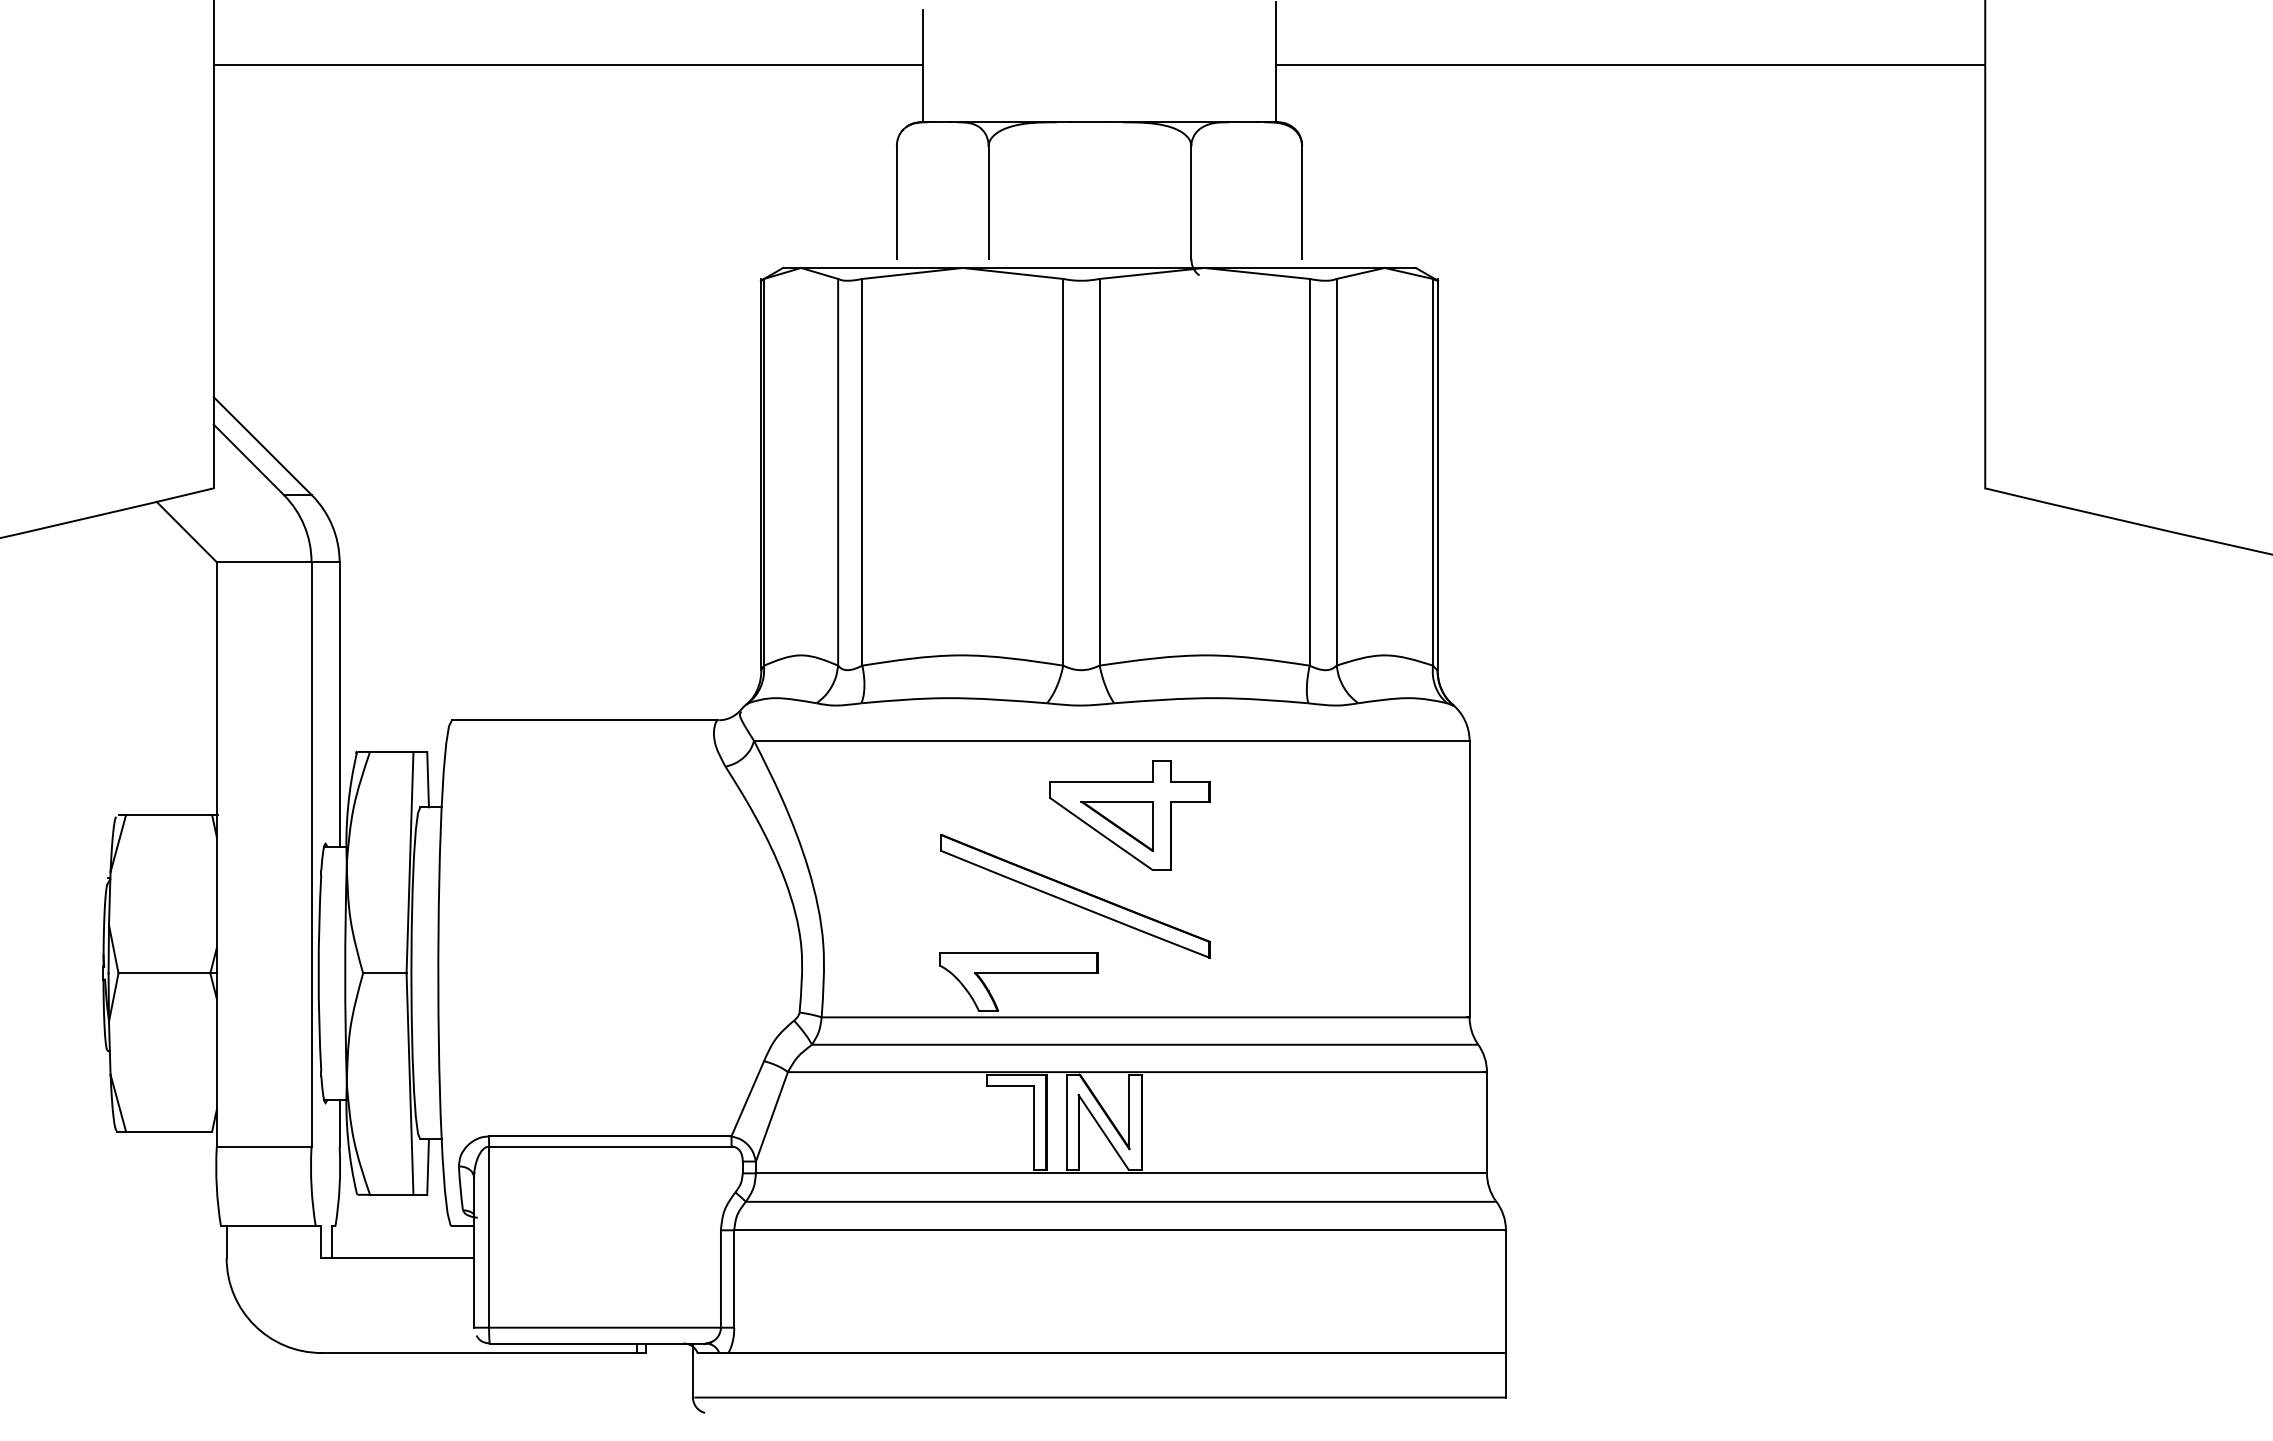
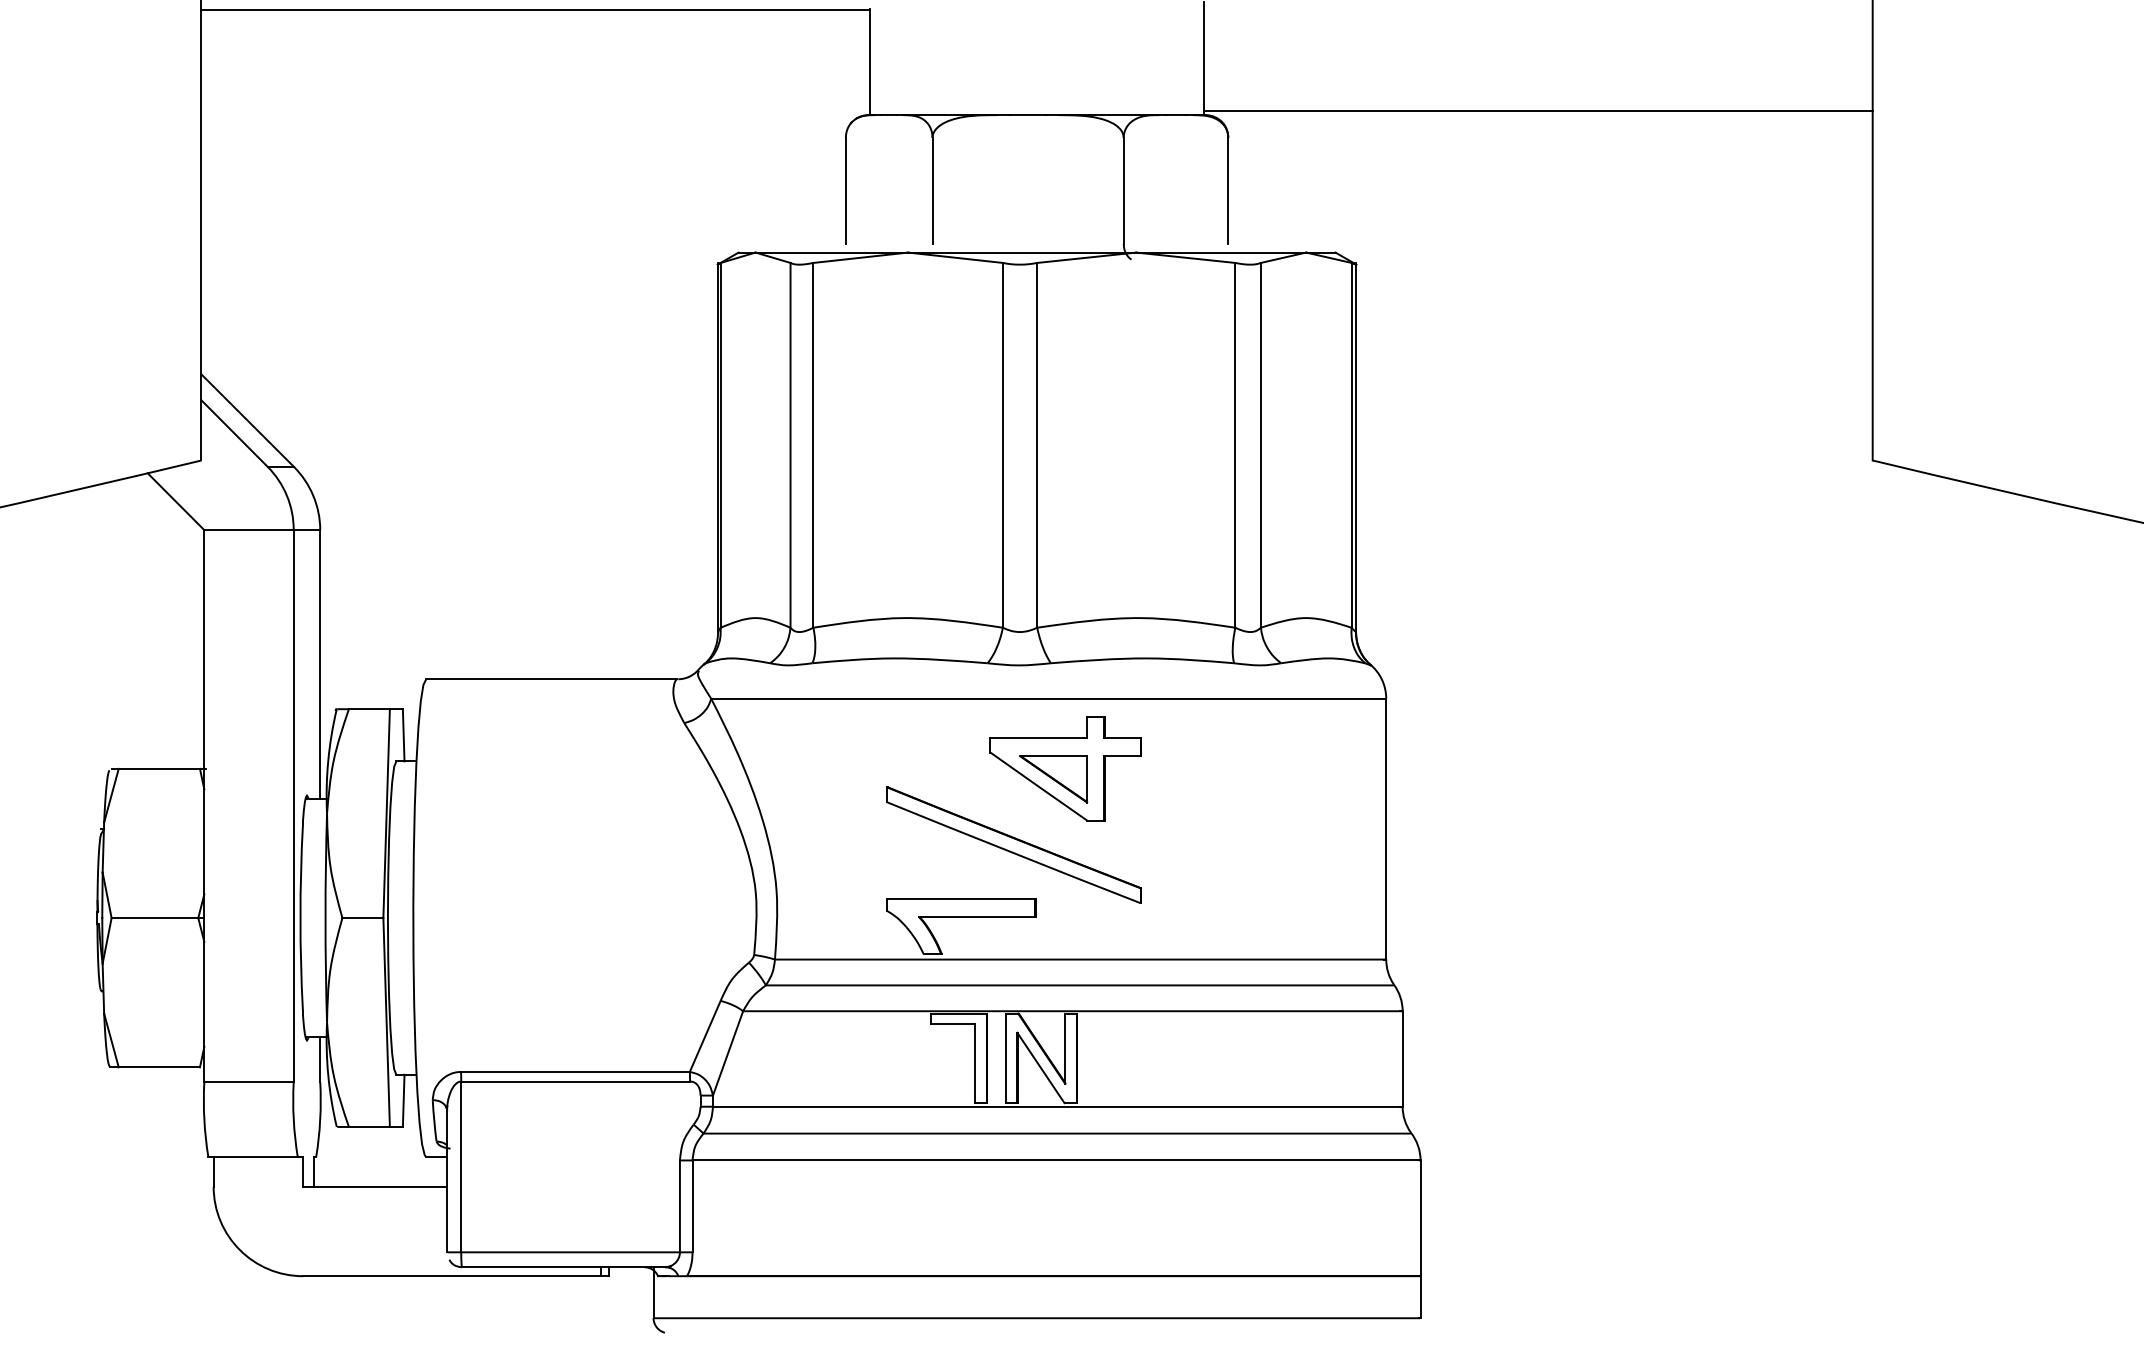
line: (567, 64) -> (535, 9), moved
line: (1629, 64) -> (1537, 110), moved

